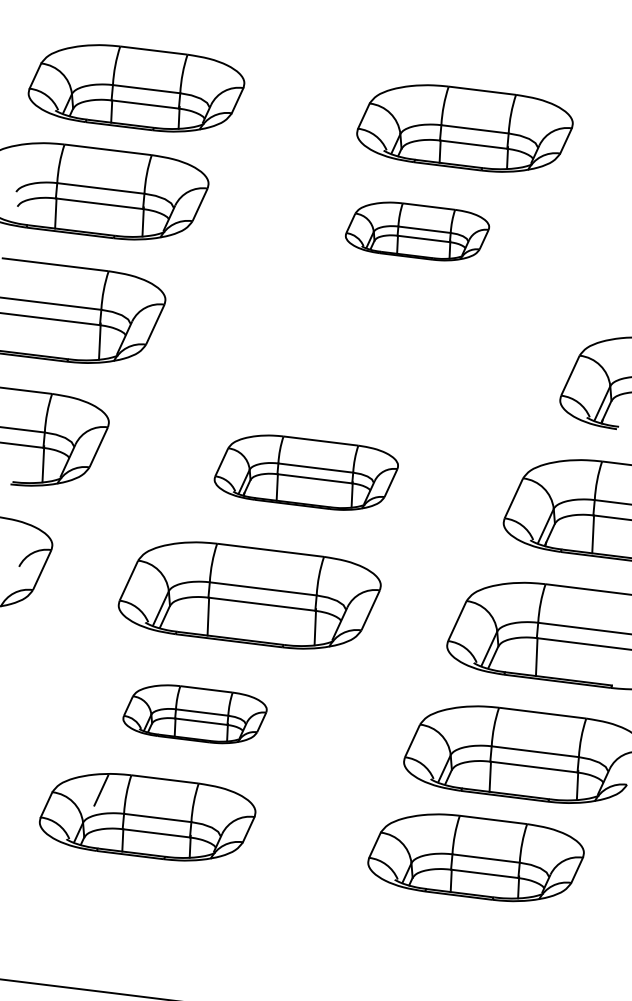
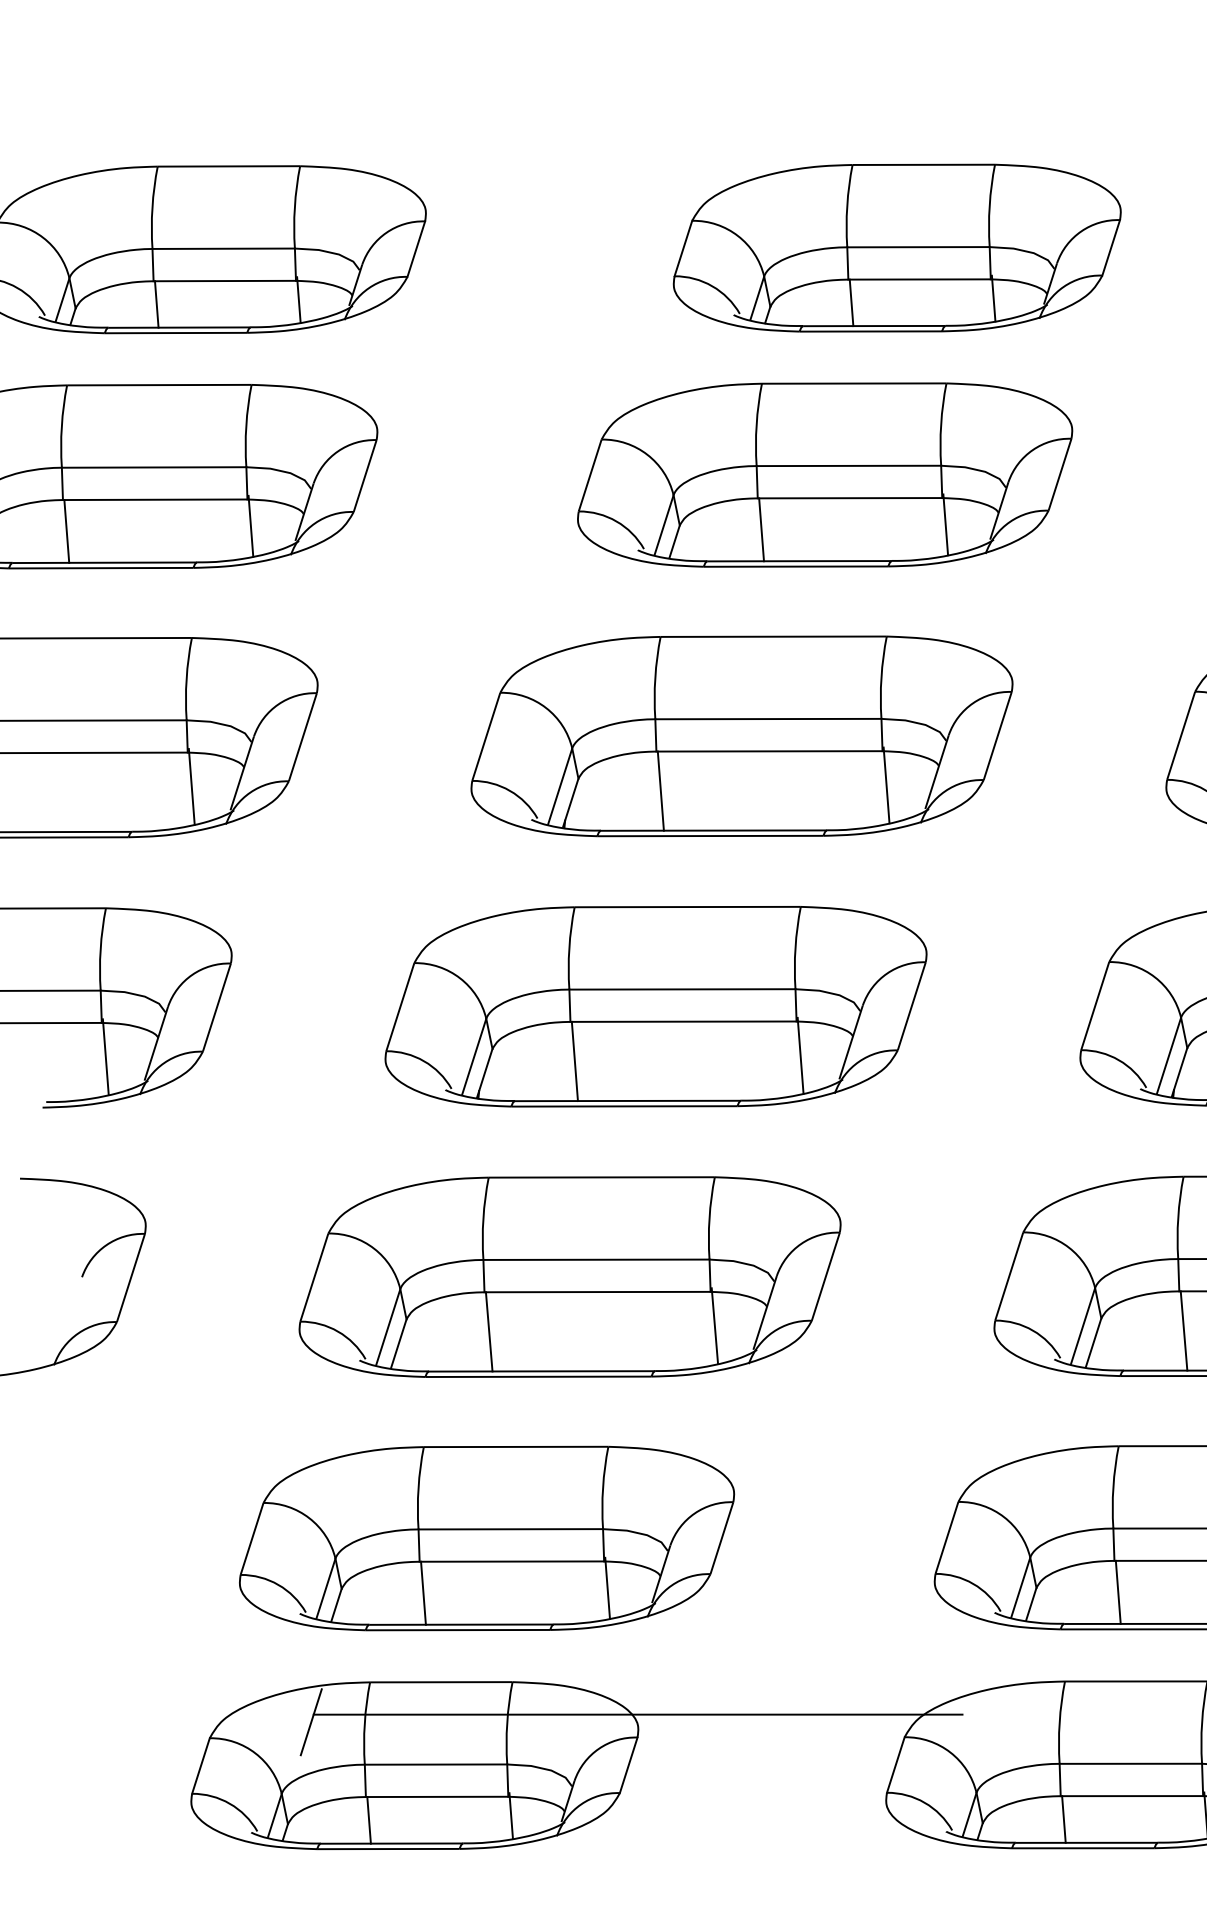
part: (417, 231) -> (825, 475), size x1.67
part: (362, 350) -> (741, 737), added
part: (306, 472) -> (656, 1006), size x1.43
part: (194, 714) -> (485, 1539), size x1.67
line: (255, 806) -> (636, 1715), added

